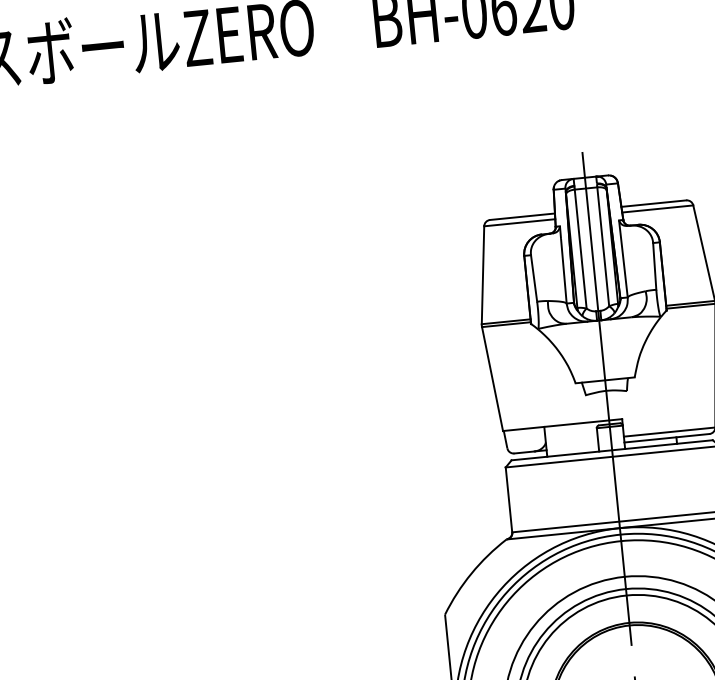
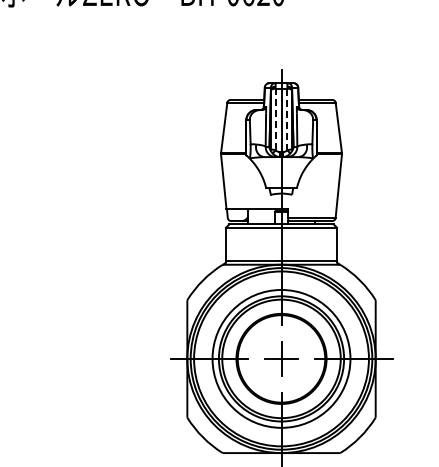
line: (603, 246) -> (287, 119), solid -> dashed
line: (580, 249) -> (275, 119), solid -> dashed

